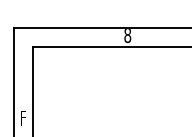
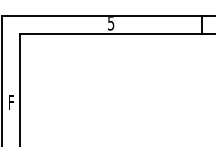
text: (127, 35) -> (110, 23), 8 -> 5

